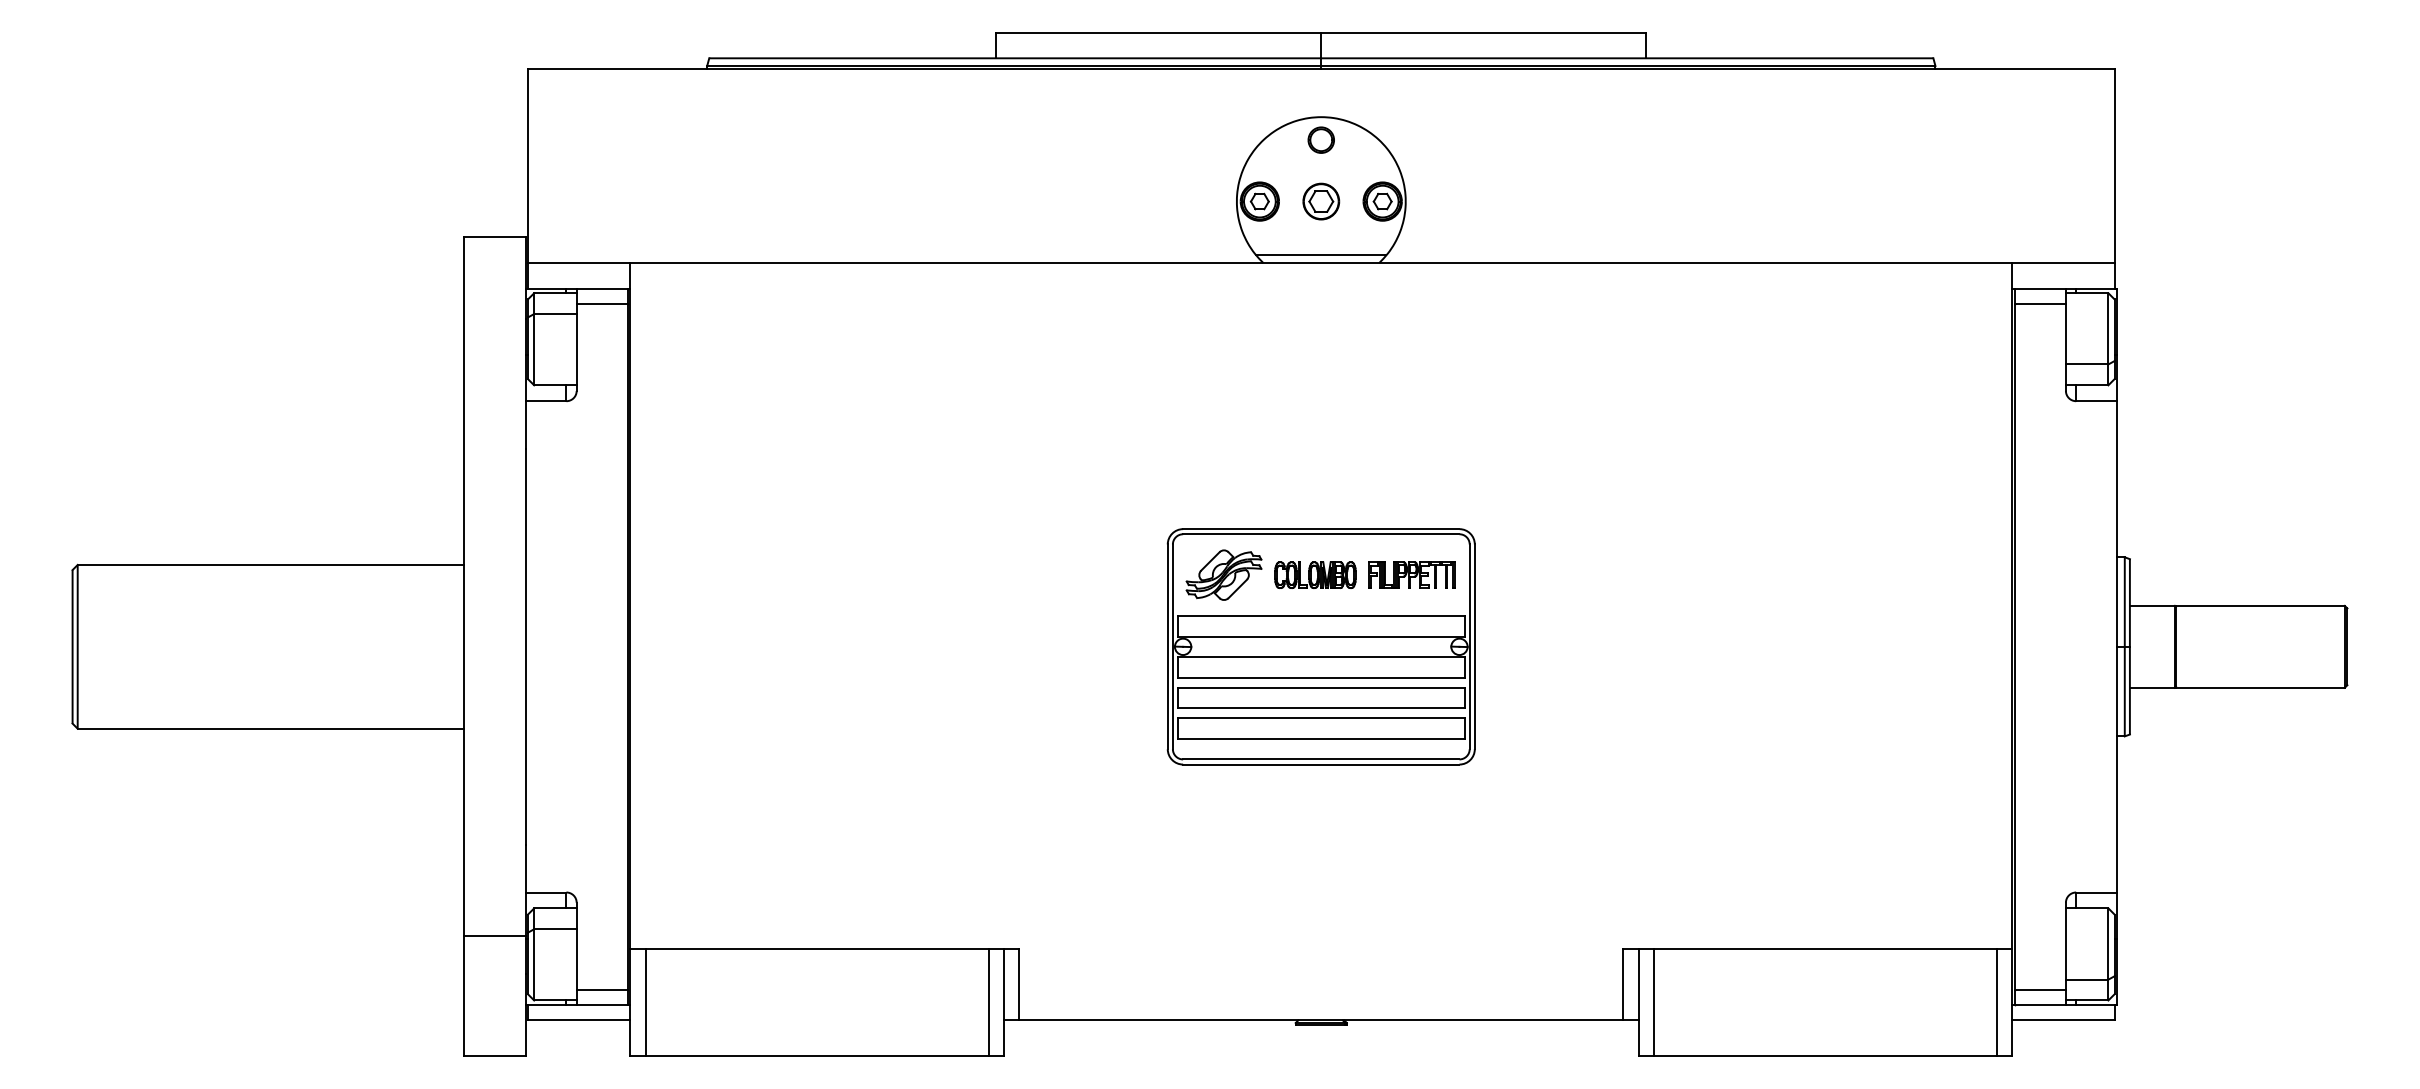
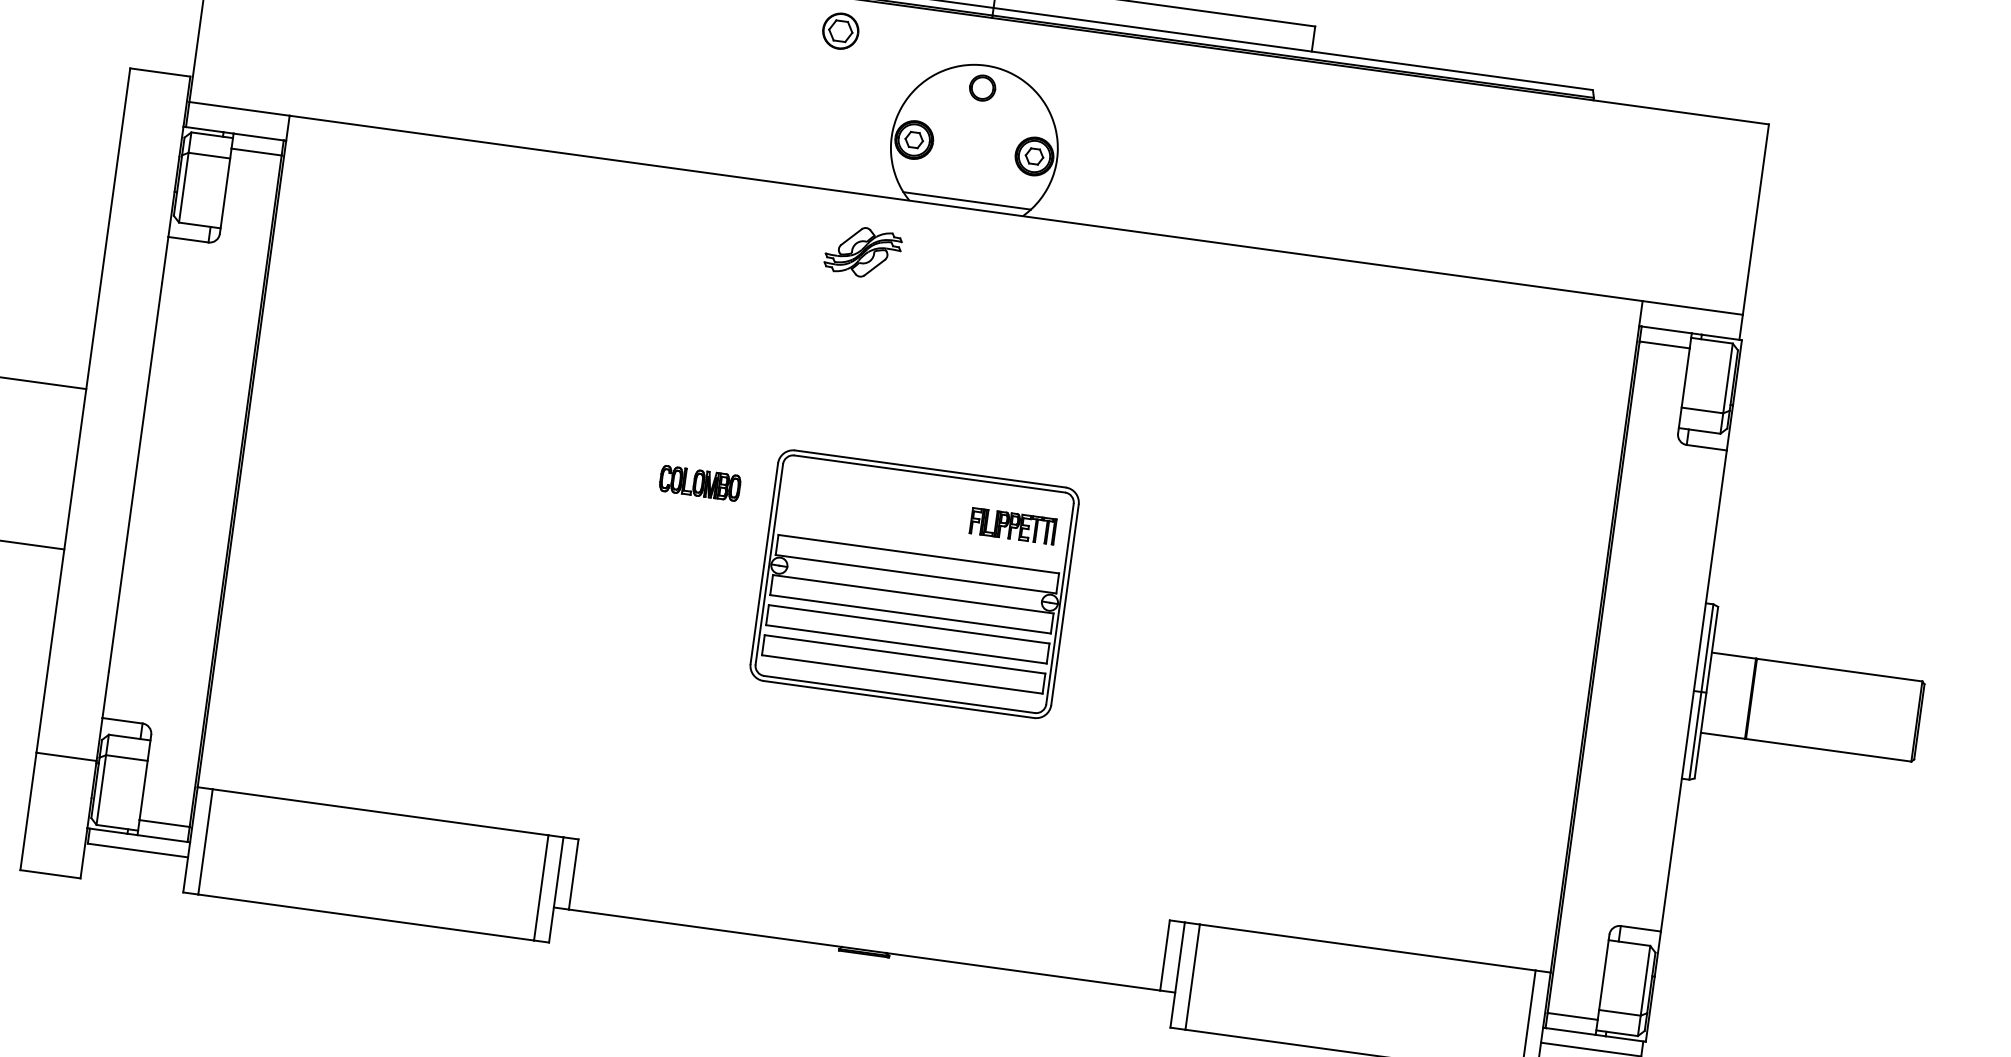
part: (1321, 201) -> (841, 31), moved
part: (1223, 574) -> (862, 251), moved
part: (1315, 574) -> (700, 482), moved

